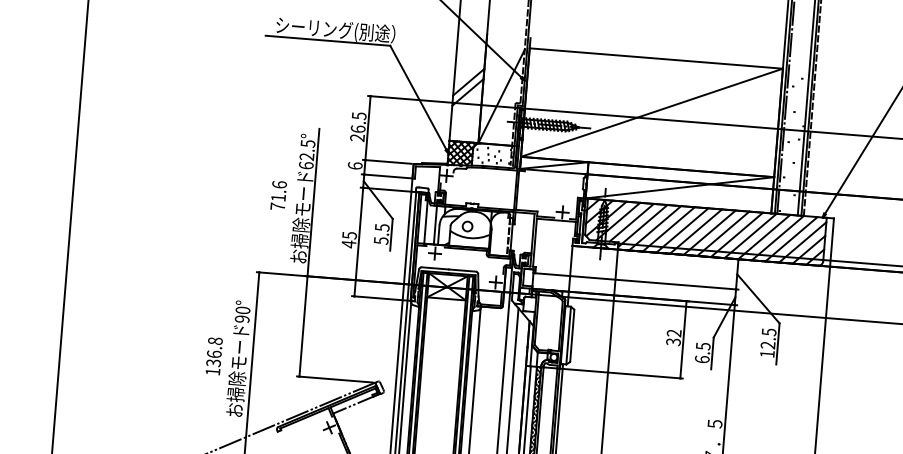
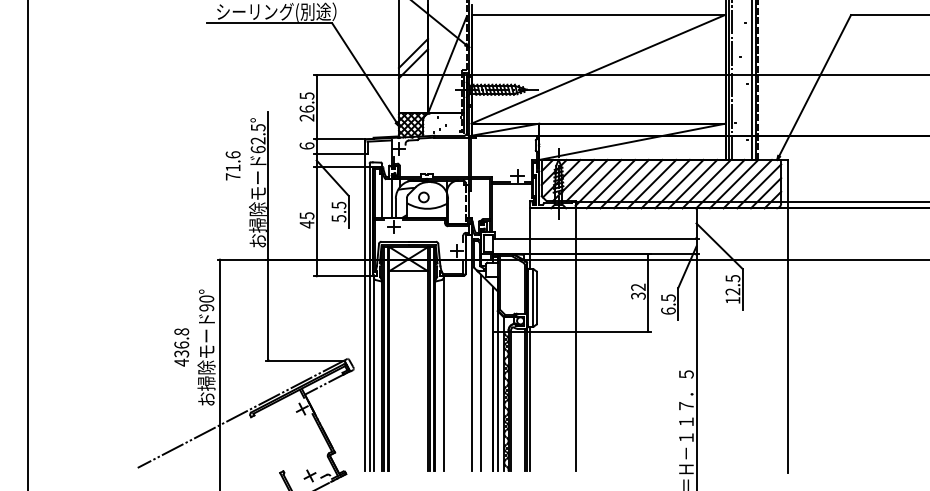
text: (278, 195) -> (232, 165), moved
text: (212, 371) -> (181, 362), 136.8 -> 436.8

